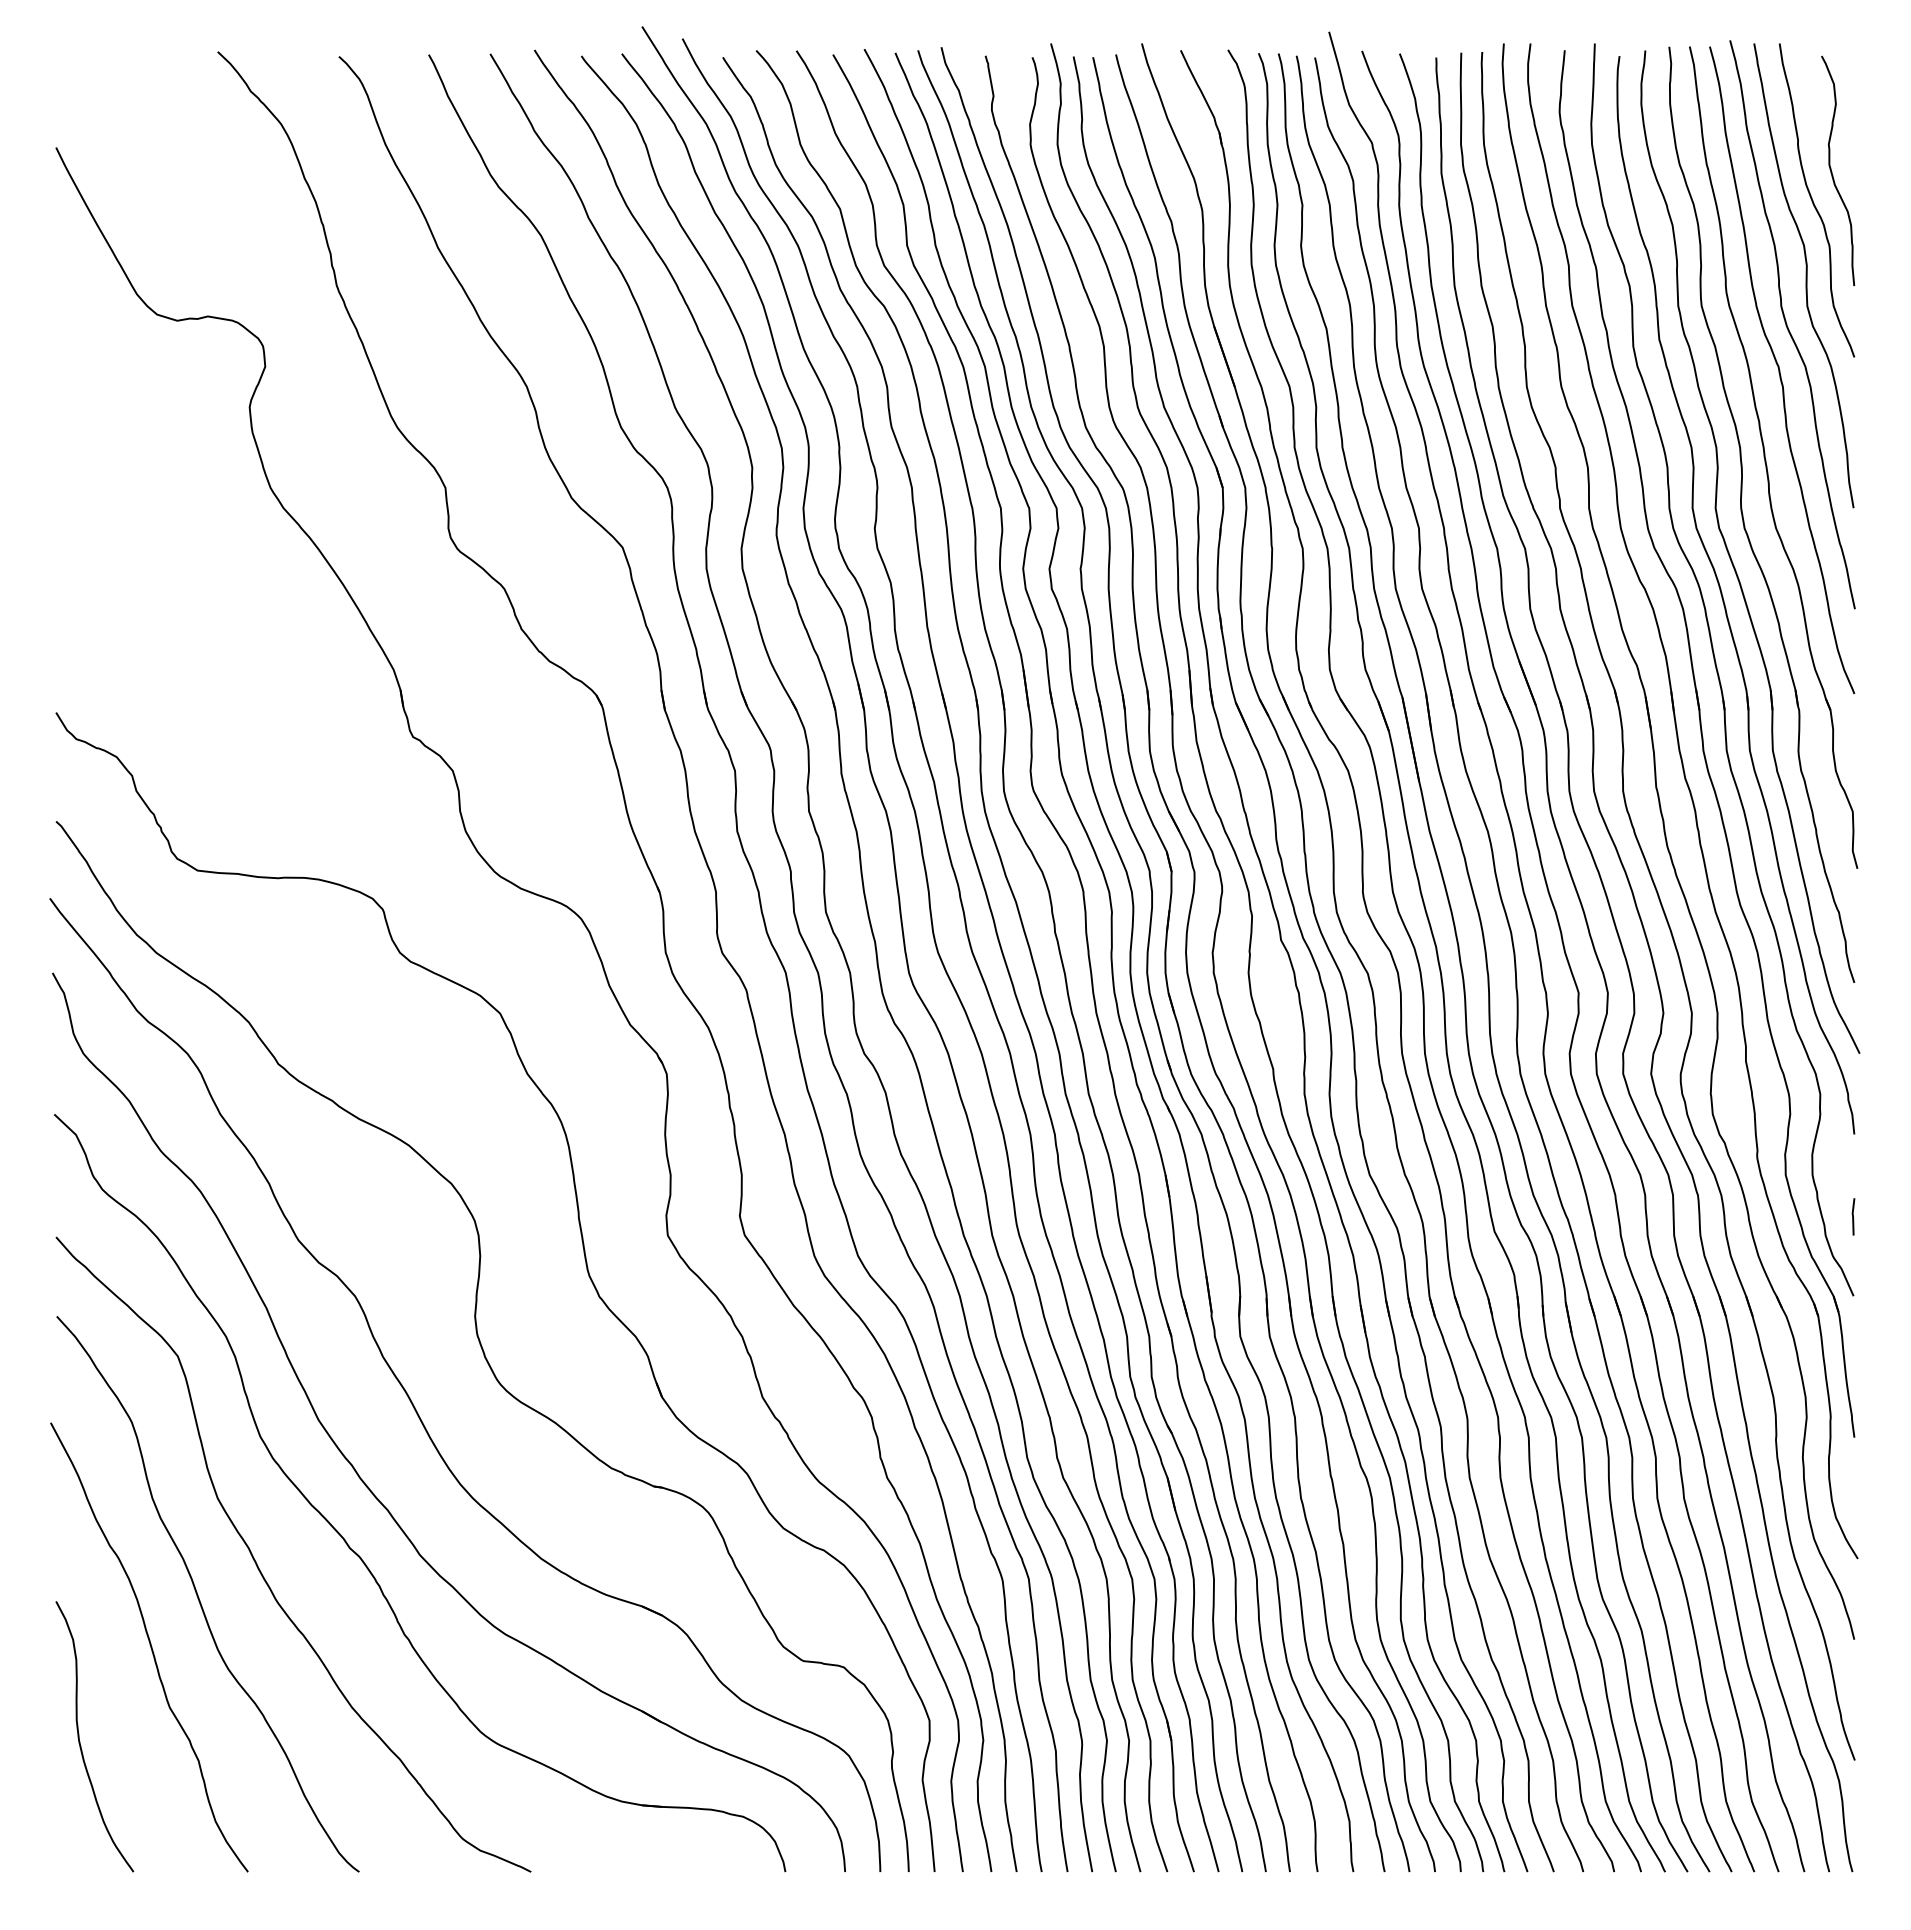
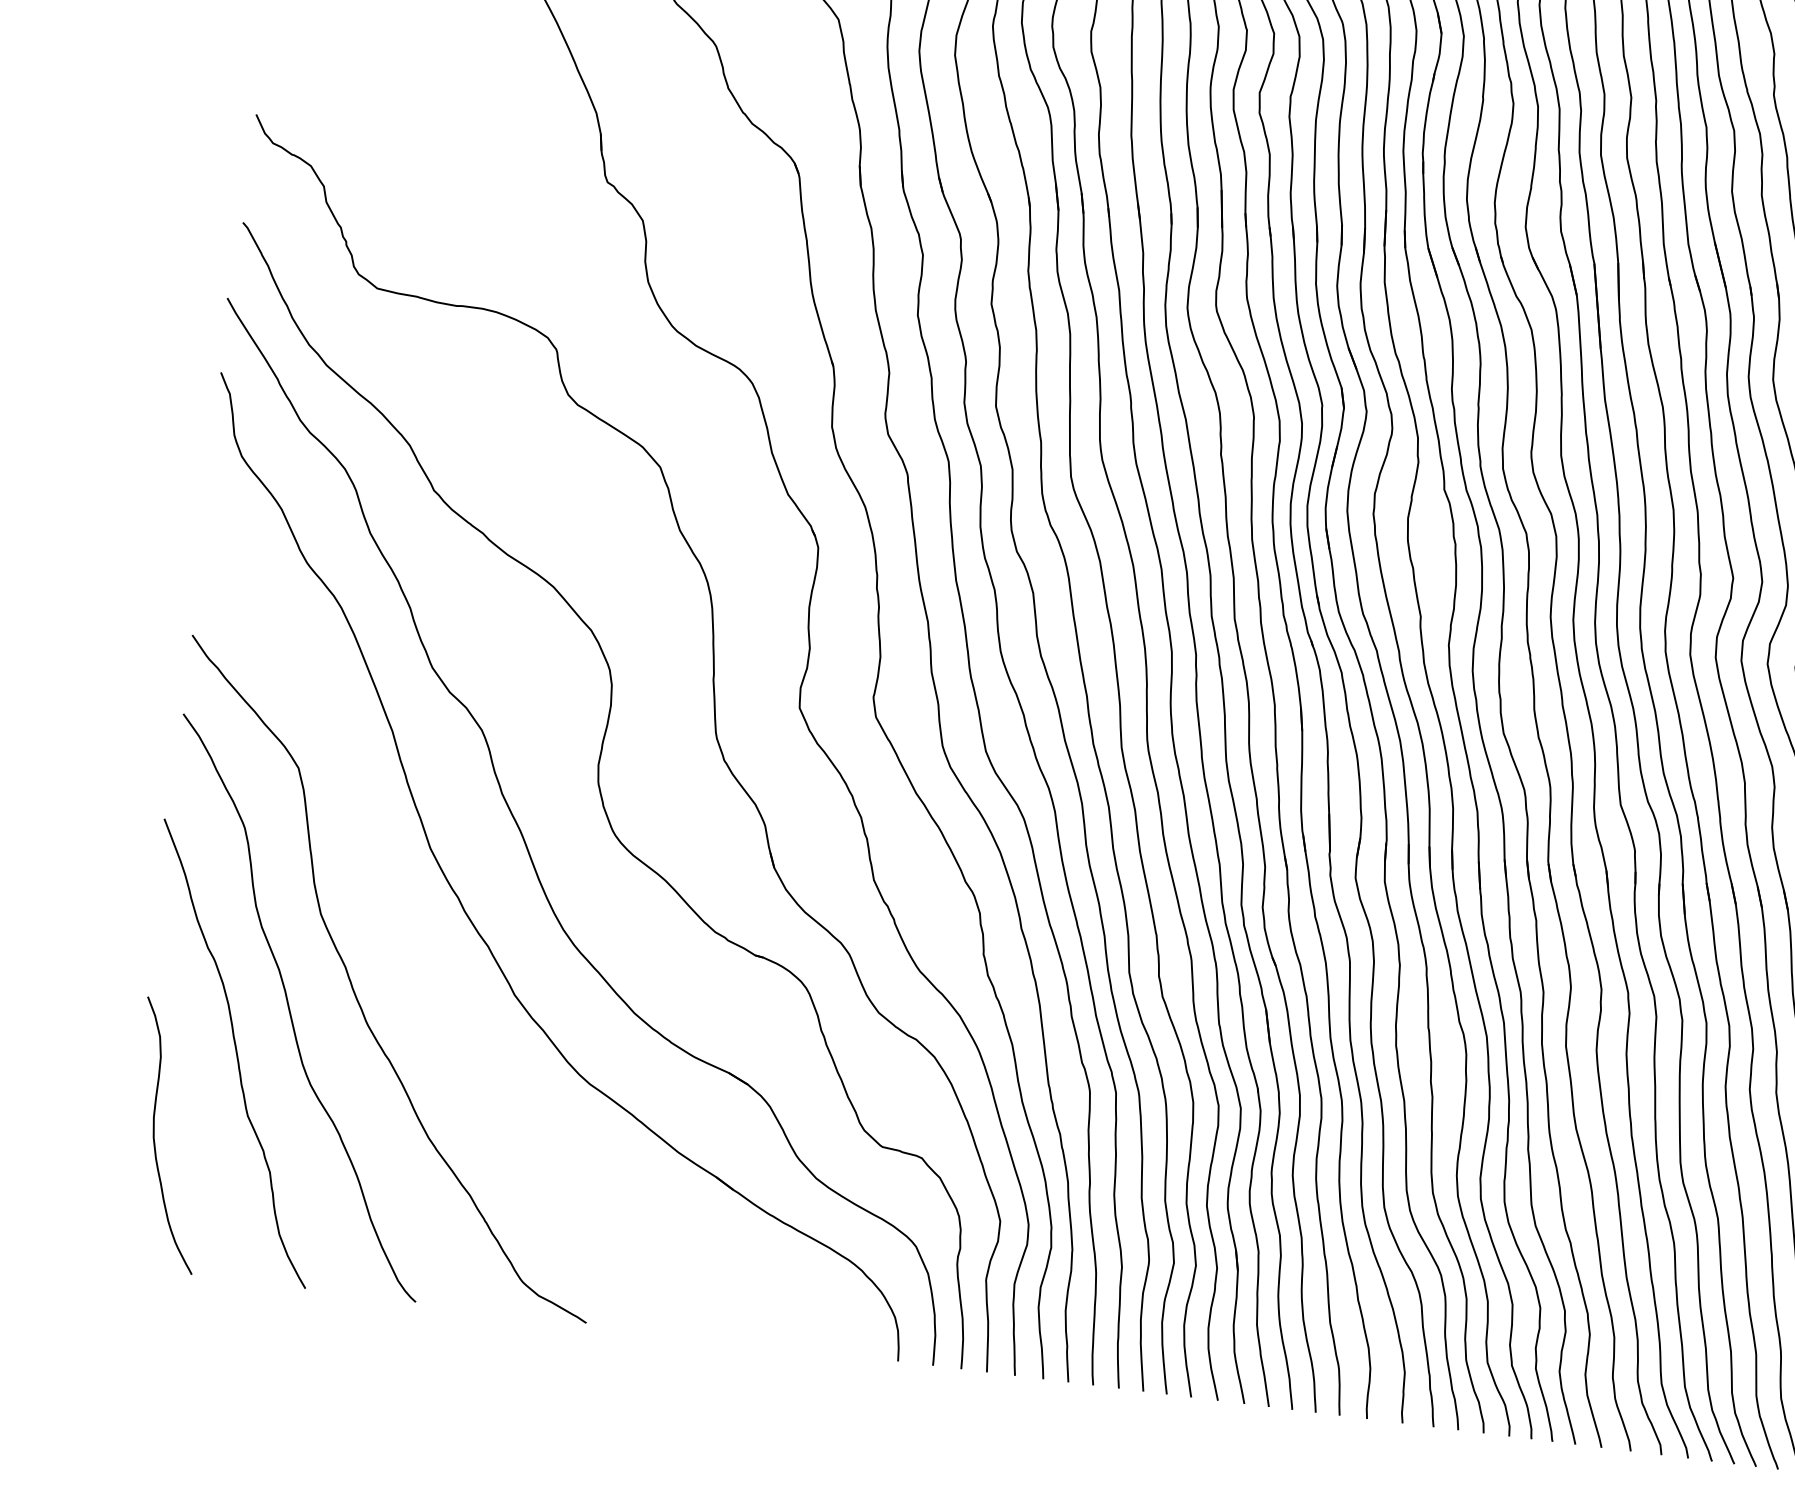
part: (358, 1554) -> (453, 986), removed

